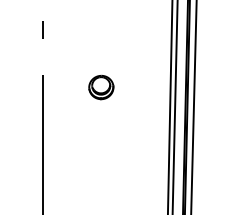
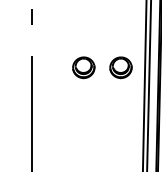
part: (143, 87) -> (121, 67), added

